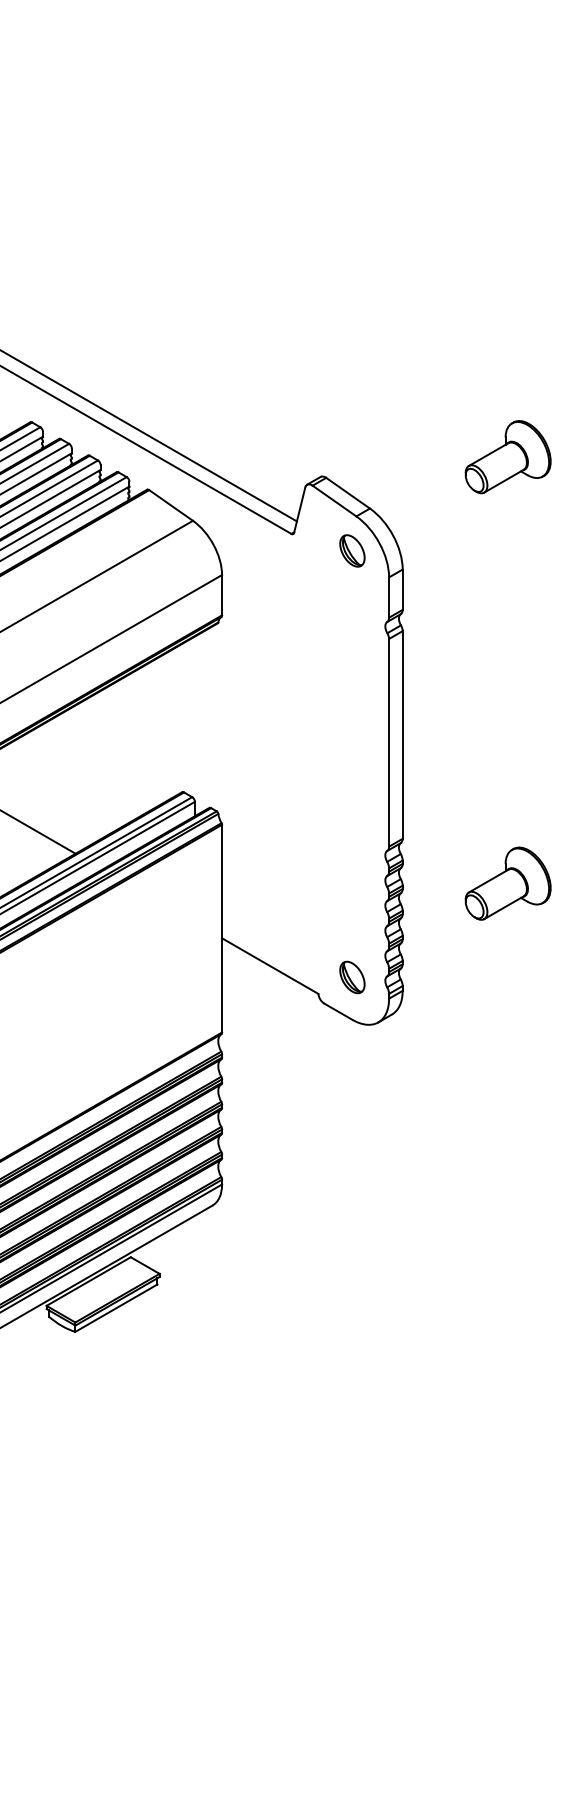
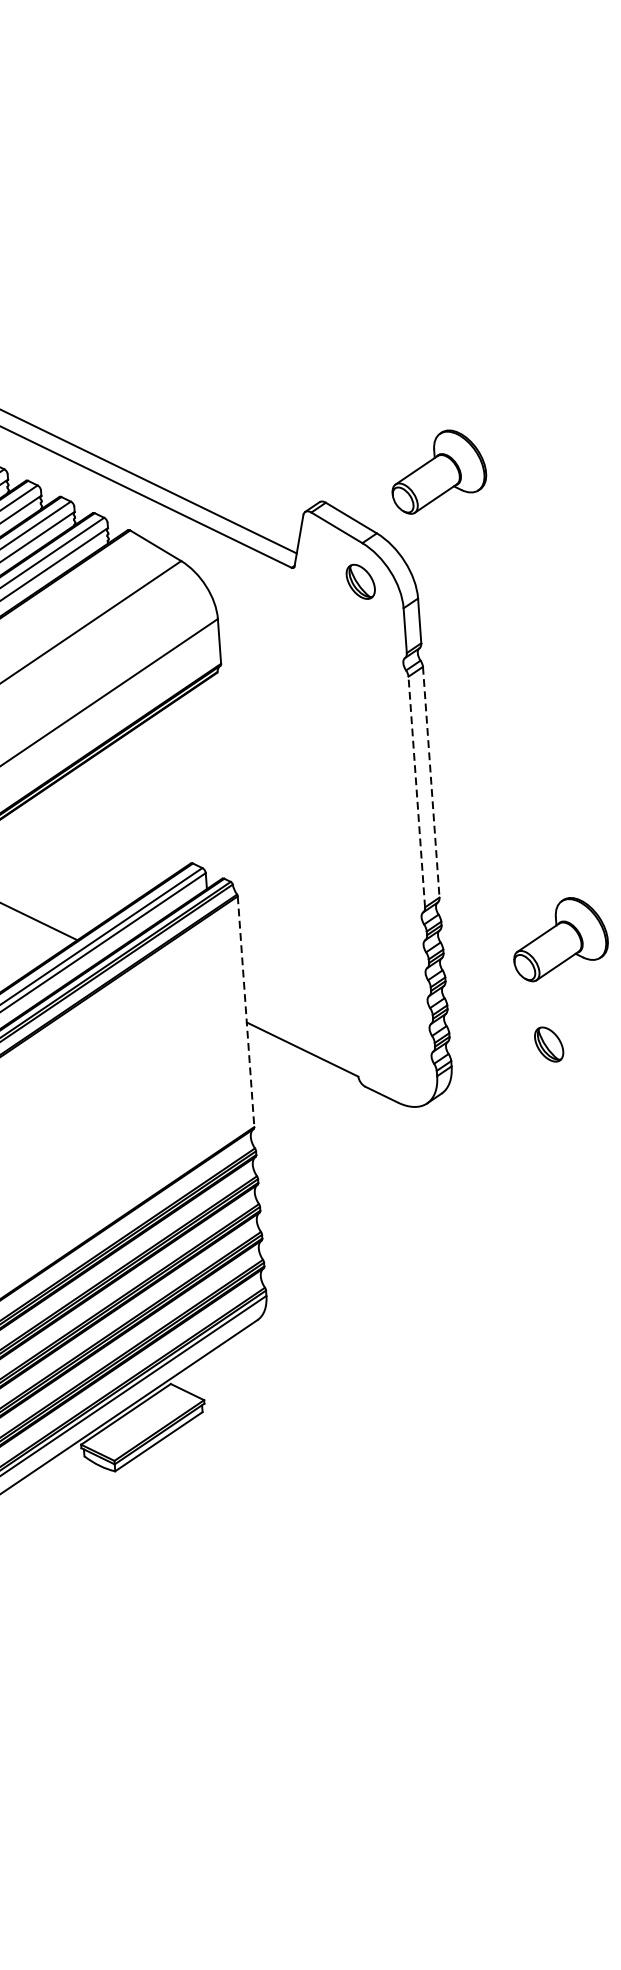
part: (507, 457) -> (437, 471), moved
line: (402, 734) -> (431, 781), solid -> dashed
line: (389, 742) -> (417, 791), solid -> dashed
line: (222, 928) -> (246, 1011), solid -> dashed
part: (352, 977) -> (549, 1044), moved

